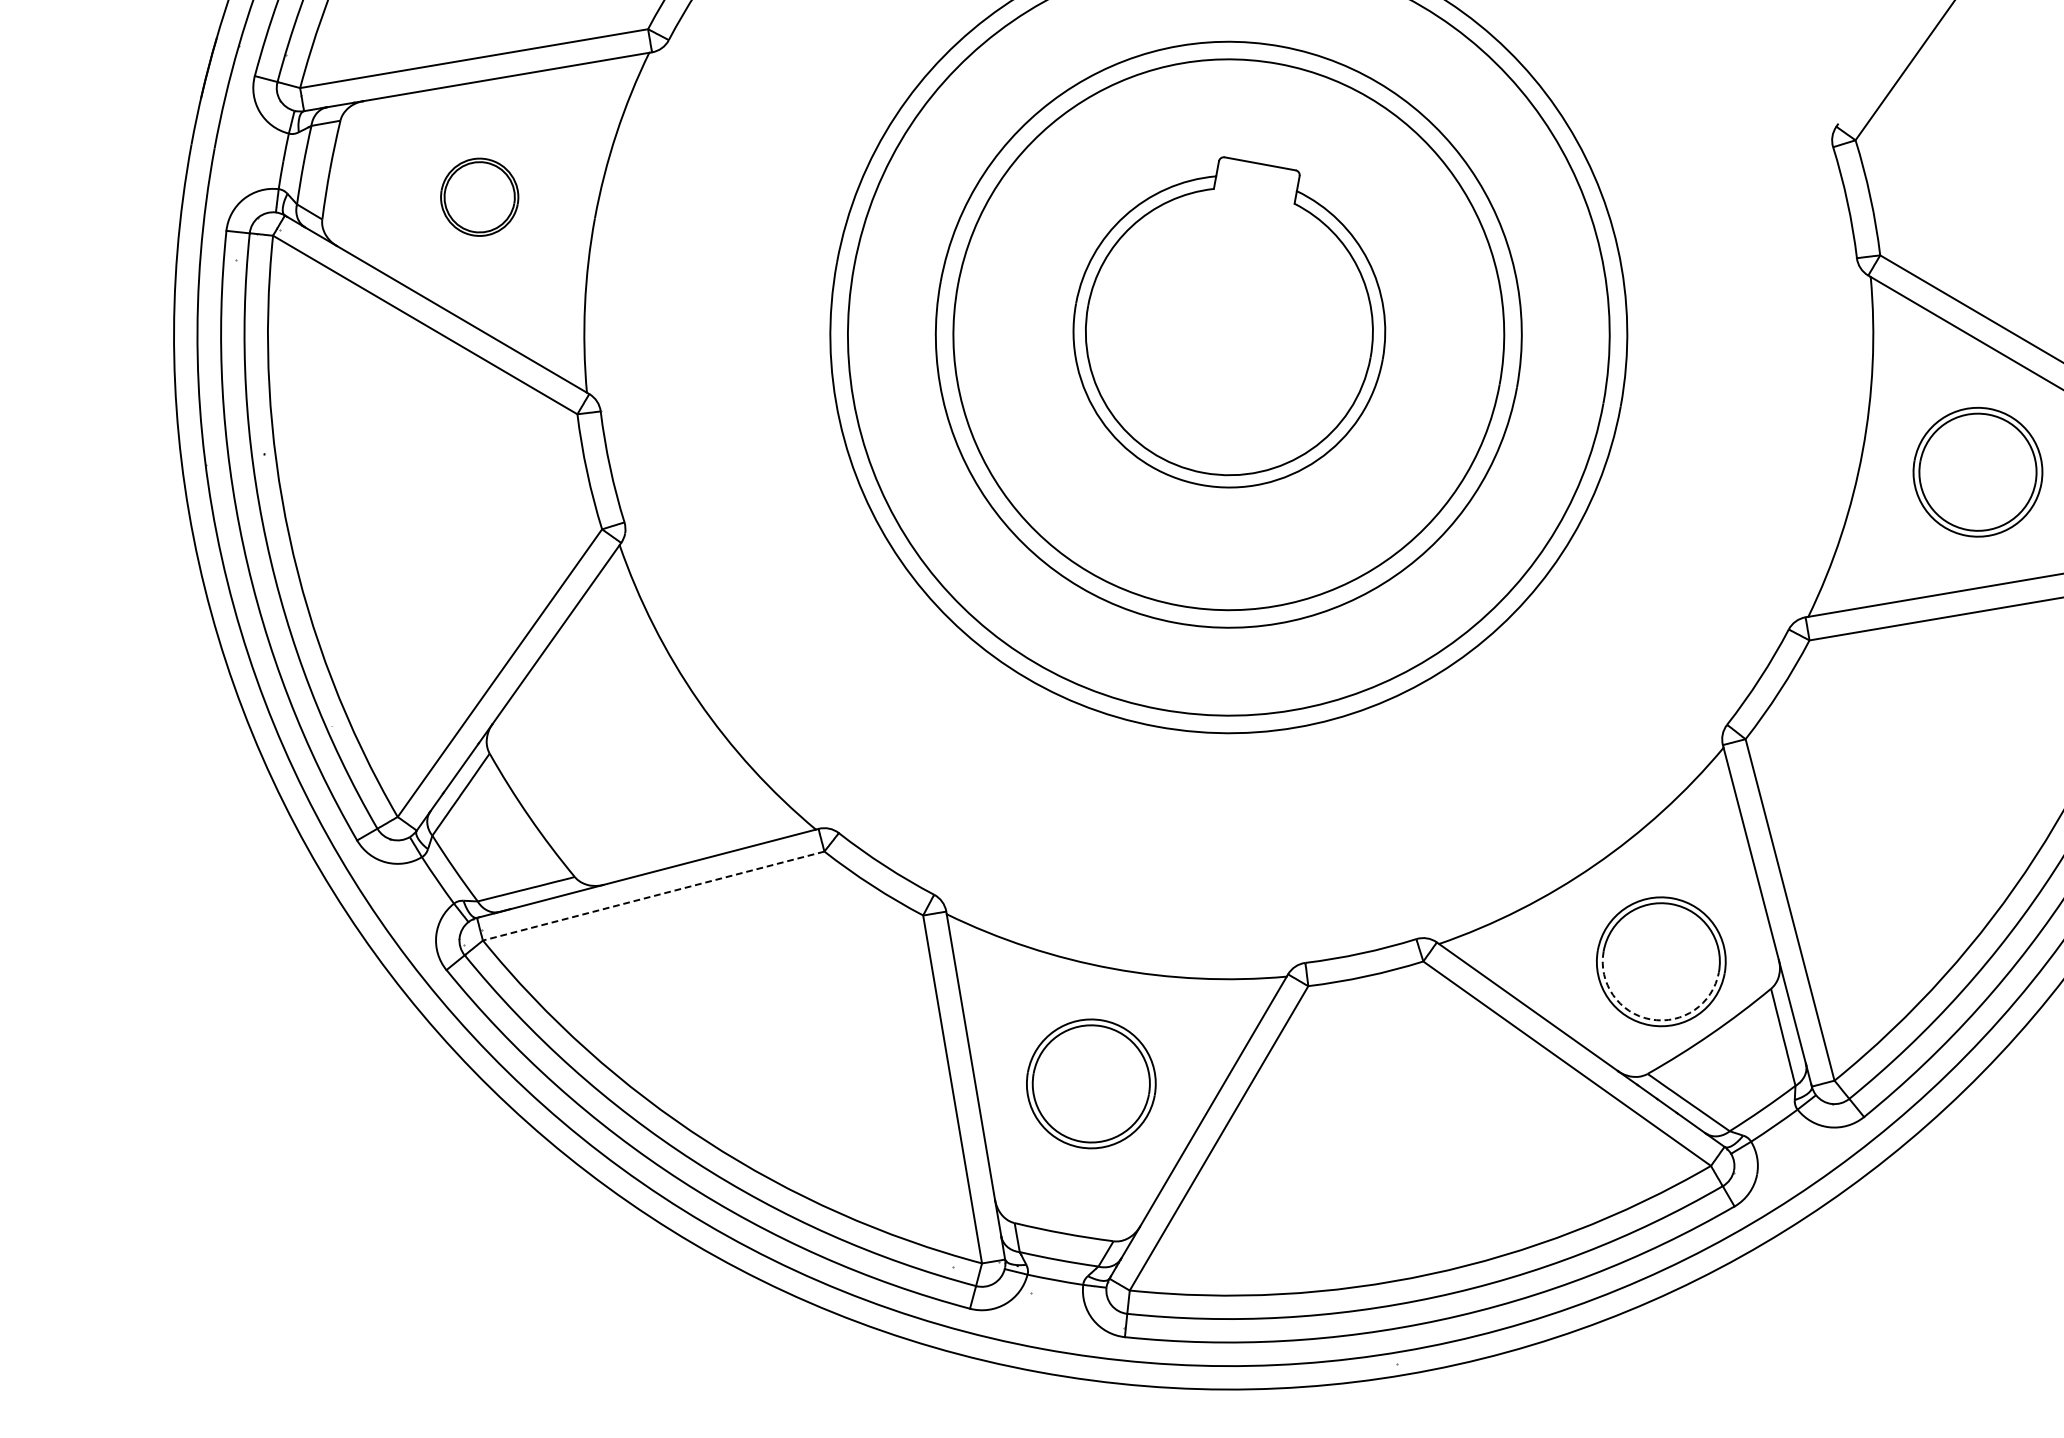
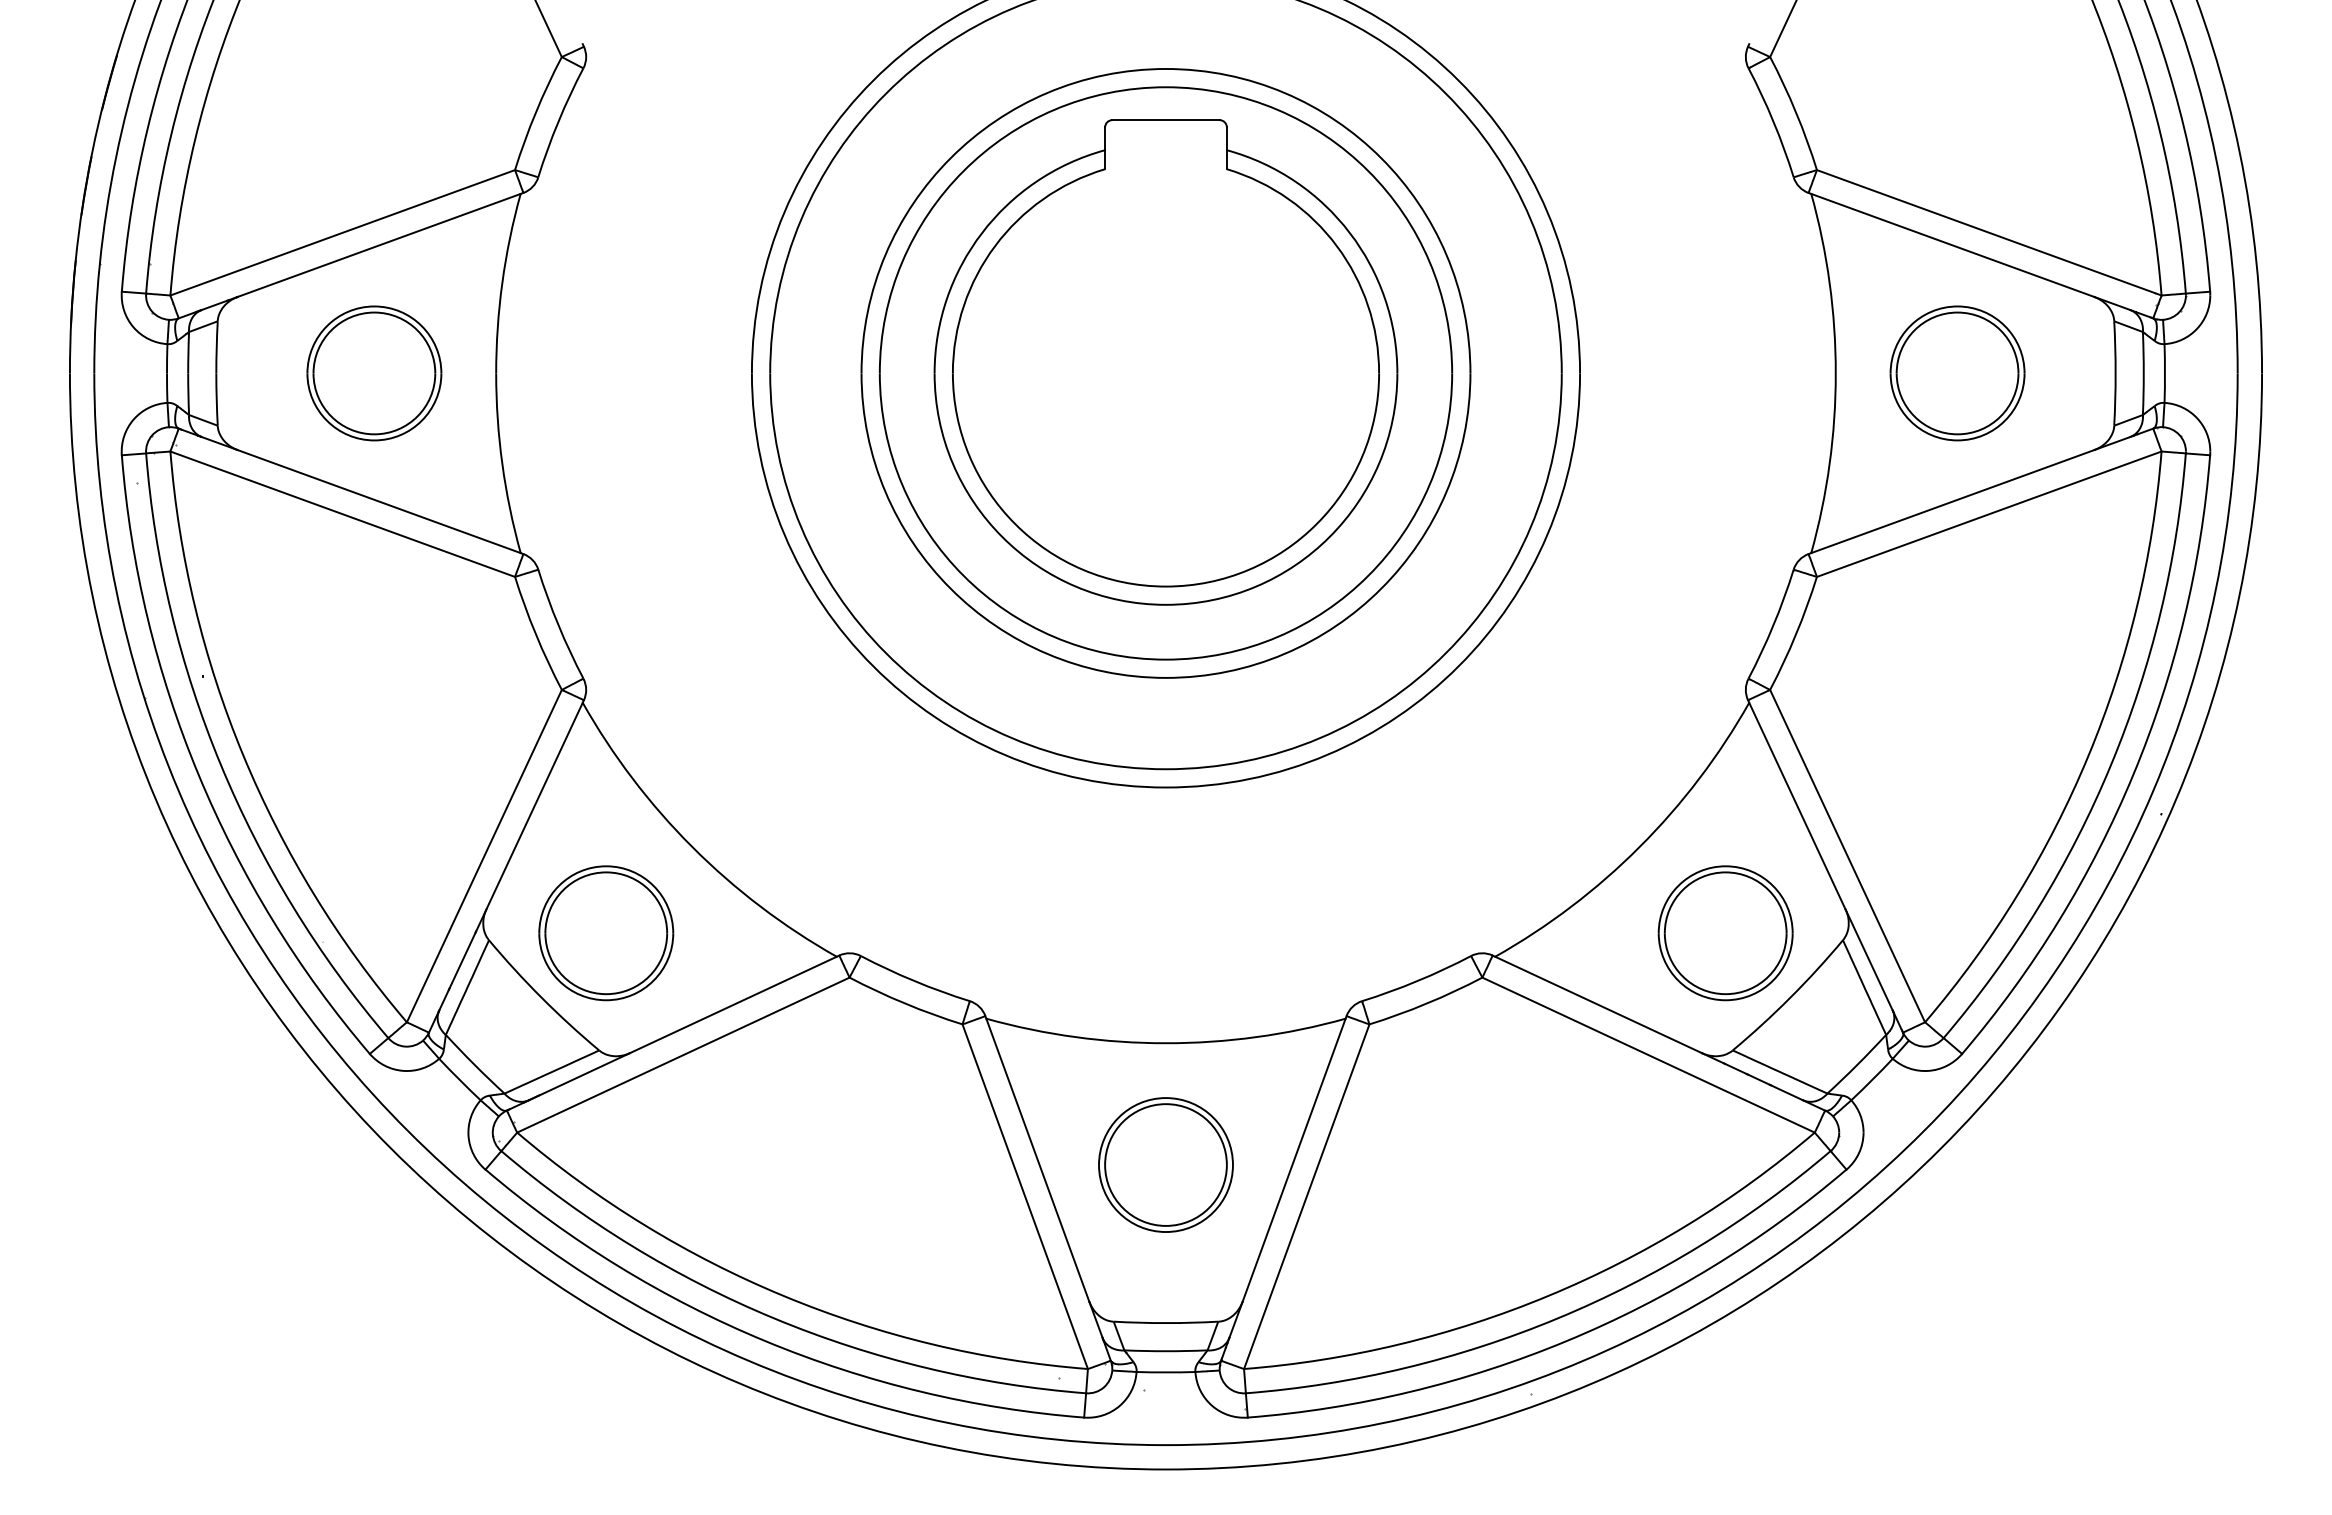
part: (479, 197) -> (374, 373), size x1.67
part: (1230, 324) -> (1165, 362), size x1.43
part: (602, 767) -> (606, 933), added
line: (652, 896) -> (682, 1055), dashed -> solid
arc: (1650, 1019) -> (1725, 994), dashed -> solid

